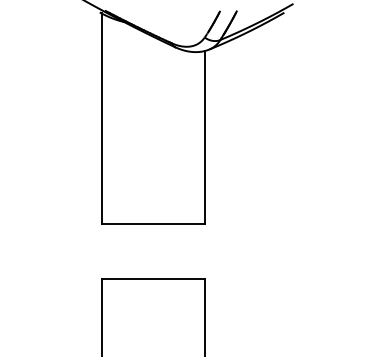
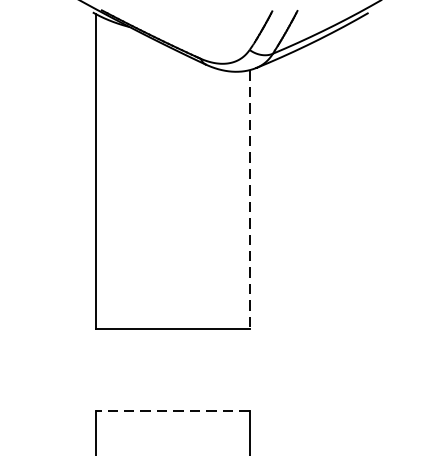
line: (204, 137) -> (249, 199), solid -> dashed
line: (152, 279) -> (171, 411), solid -> dashed

